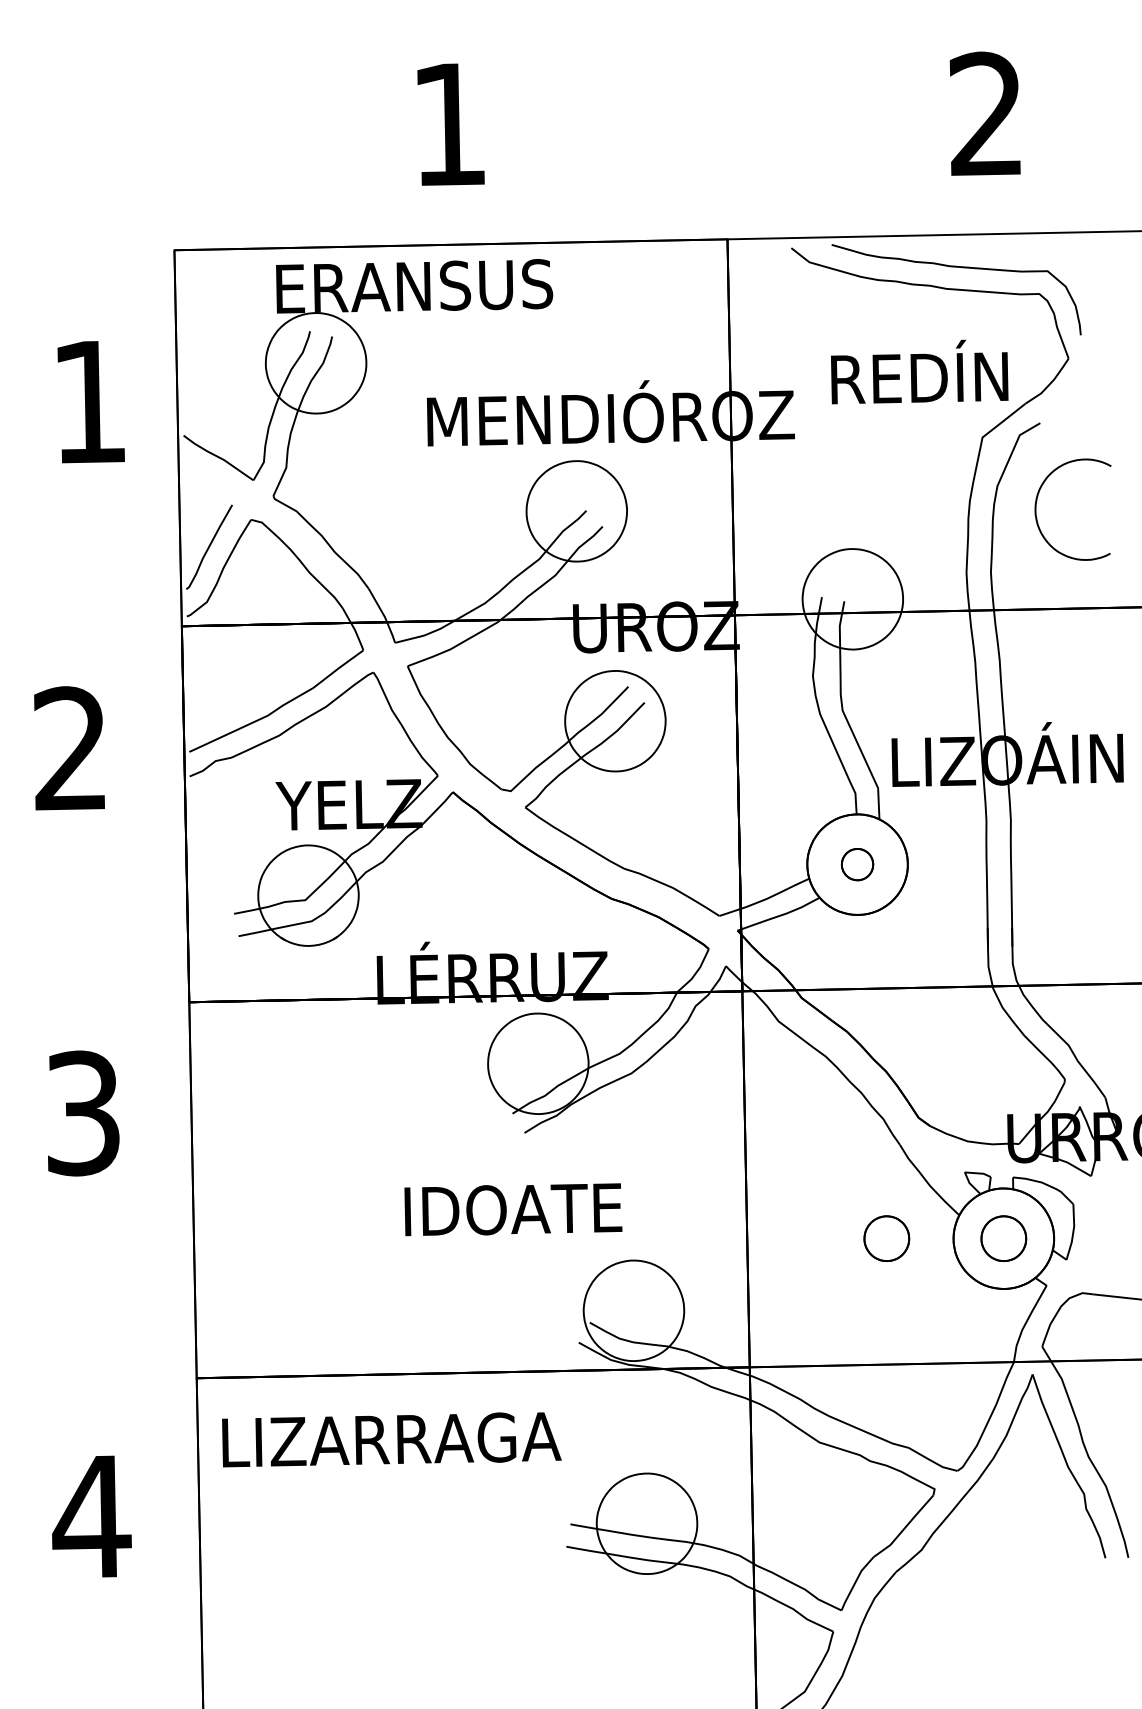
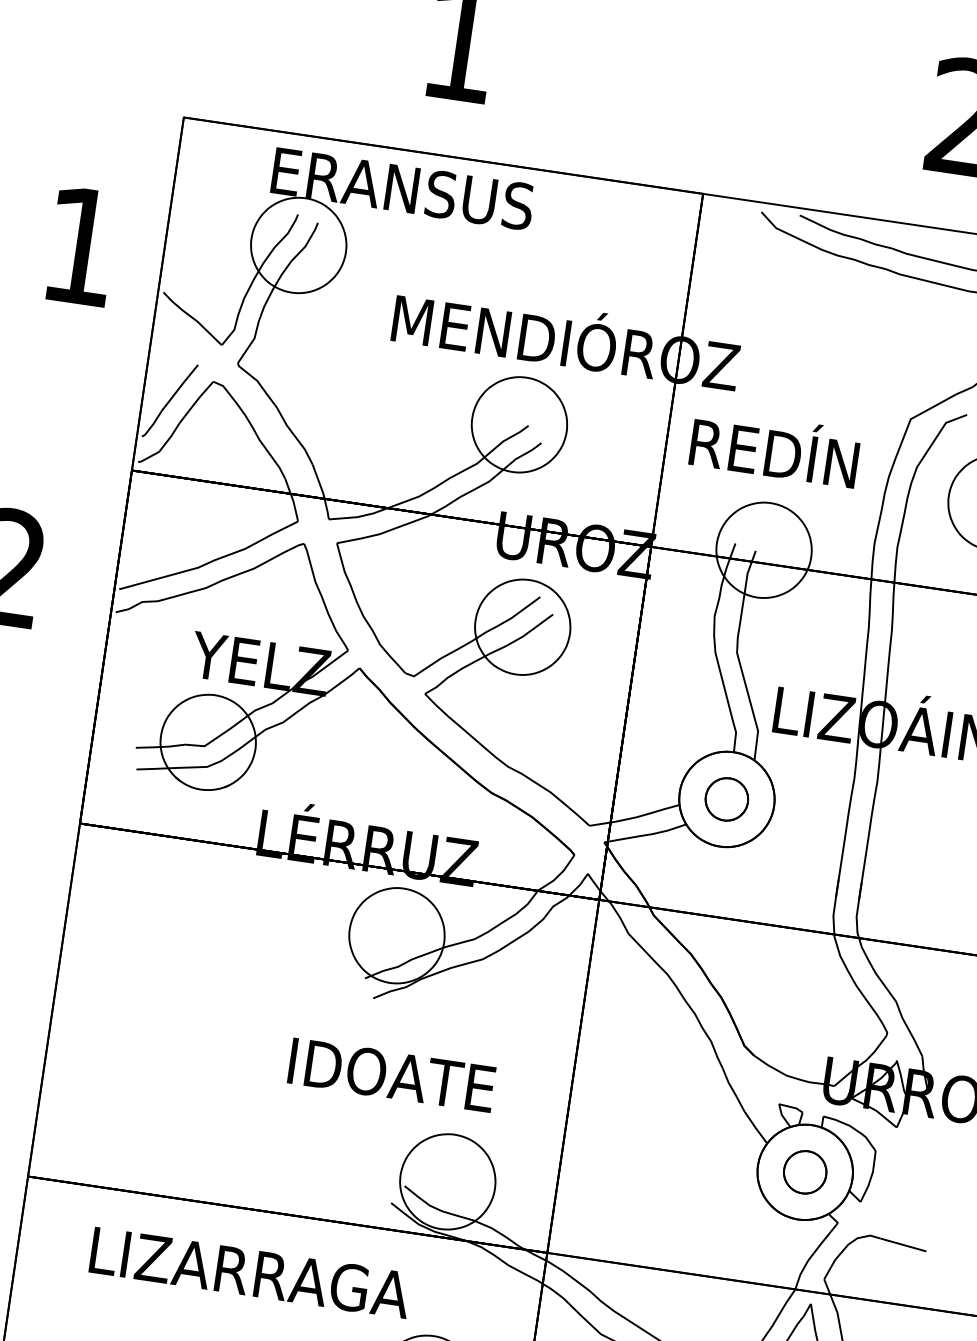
text: (919, 371) -> (775, 447), moved
part: (857, 864) -> (726, 799), size x1.43
text: (513, 1209) -> (392, 1075), moved
part: (886, 1238) -> (695, 1153), removed
text: (391, 1439) -> (250, 1272), moved

